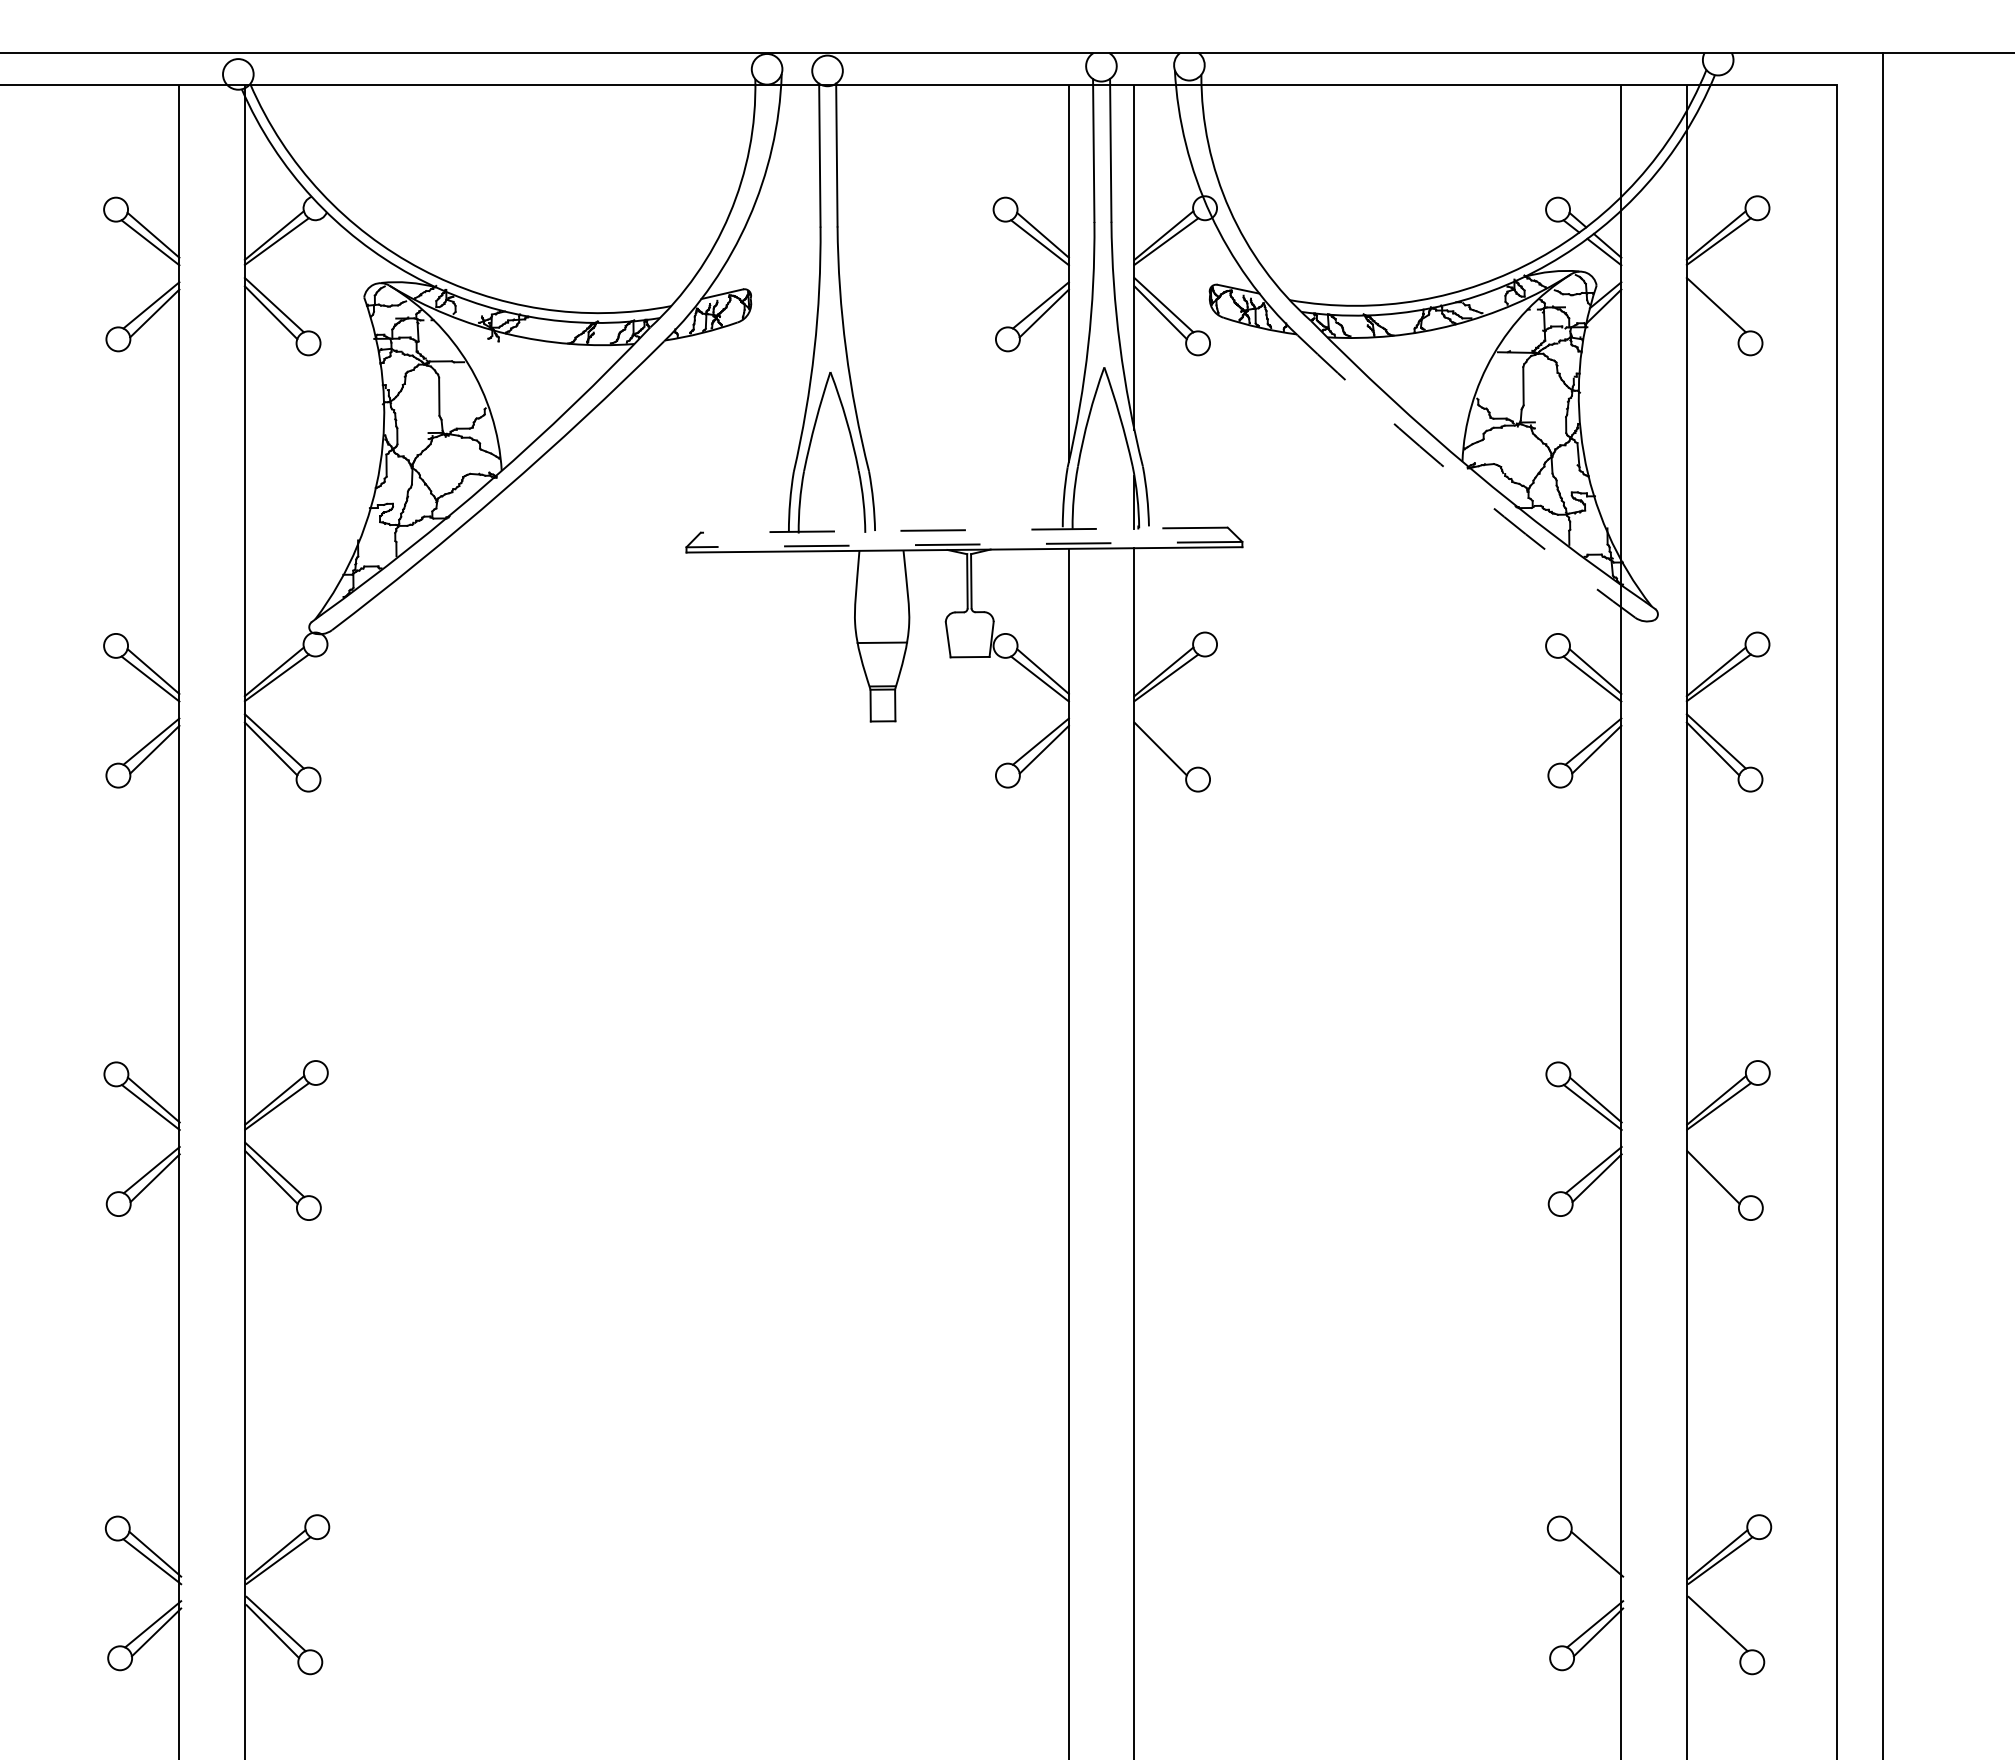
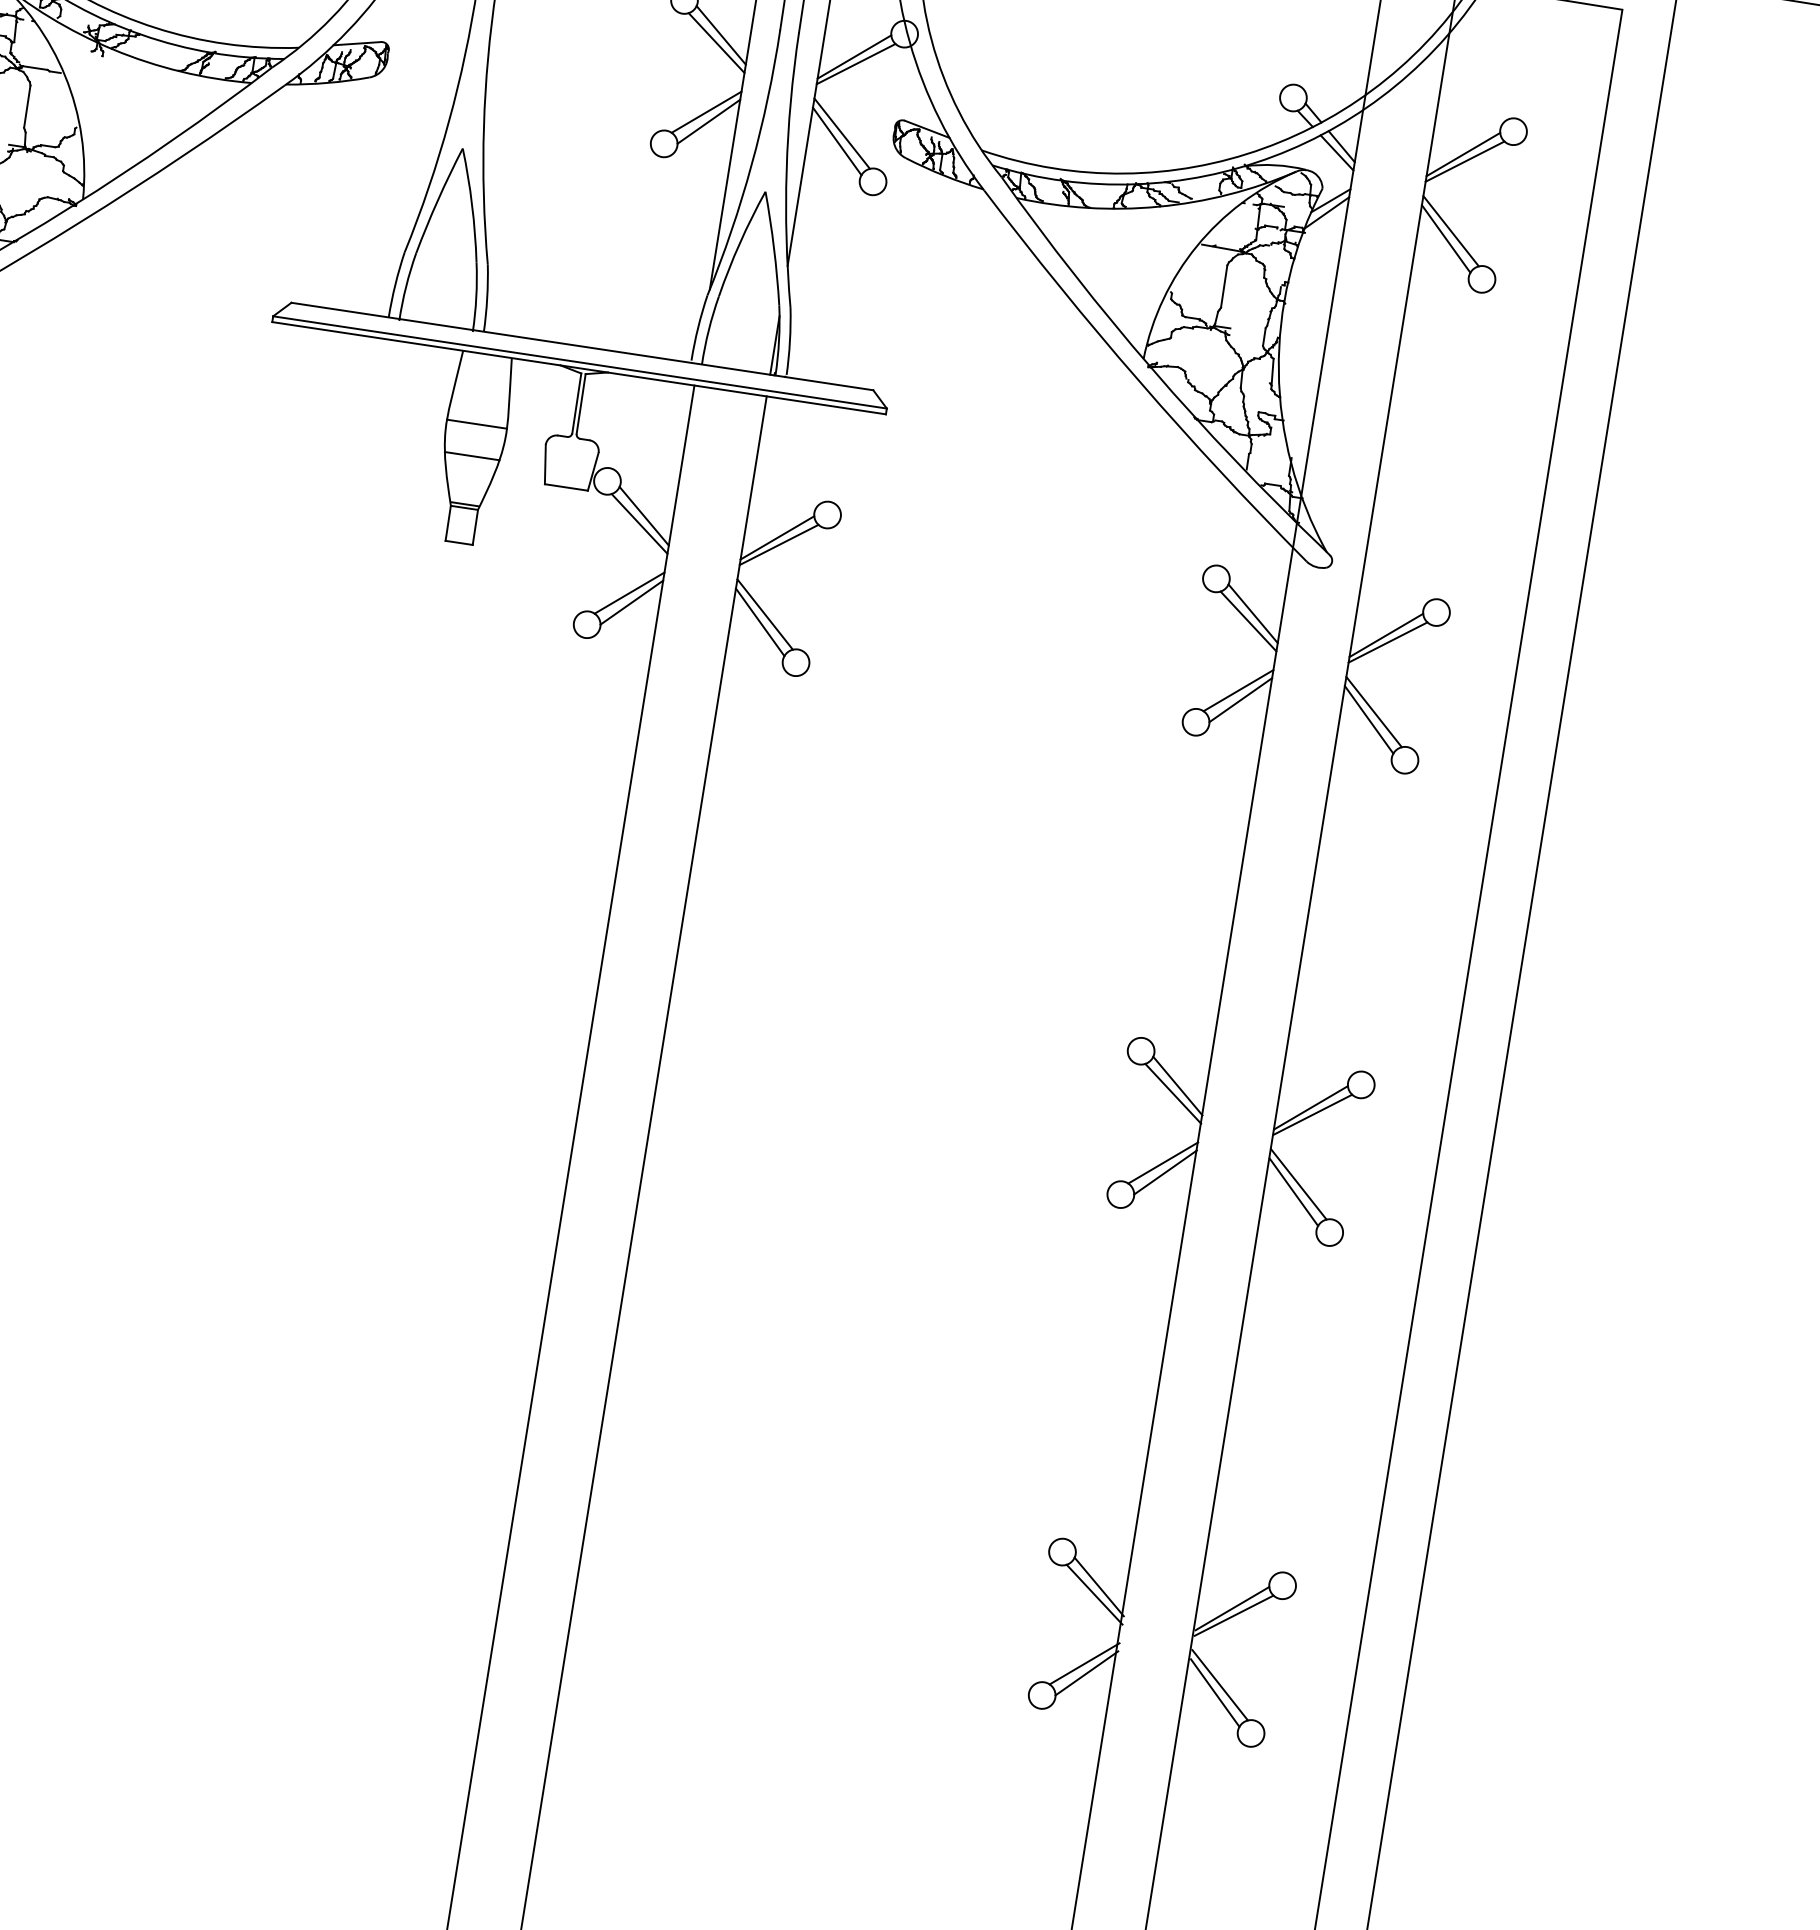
line: (1712, 312) -> (1445, 238), added
arc: (1461, 482) -> (1138, 381), dashed -> solid
line: (964, 530) -> (582, 346), dashed -> solid
line: (964, 544) -> (580, 362), dashed -> solid
line: (881, 613) -> (476, 423), added
line: (1163, 741) -> (764, 614), added
line: (1716, 1169) -> (1298, 1183), added
line: (1594, 1561) -> (1094, 1594), added
line: (1714, 1631) -> (1214, 1692), added

